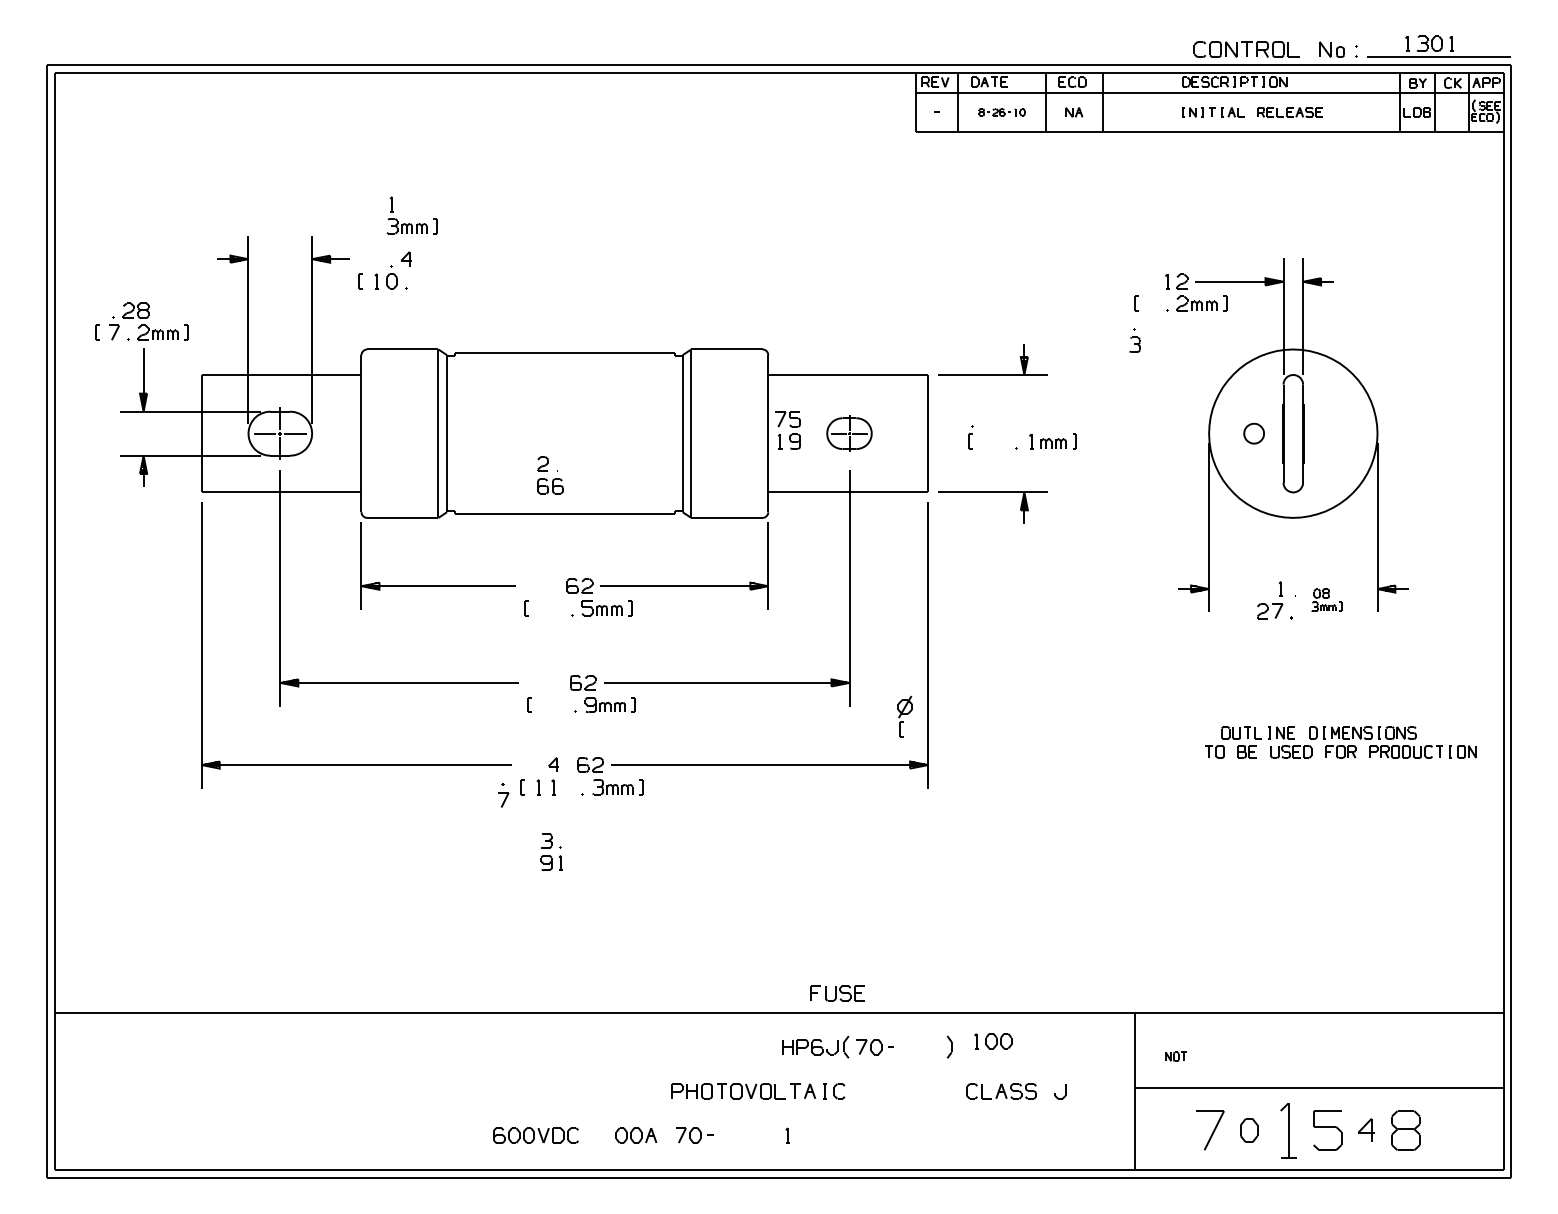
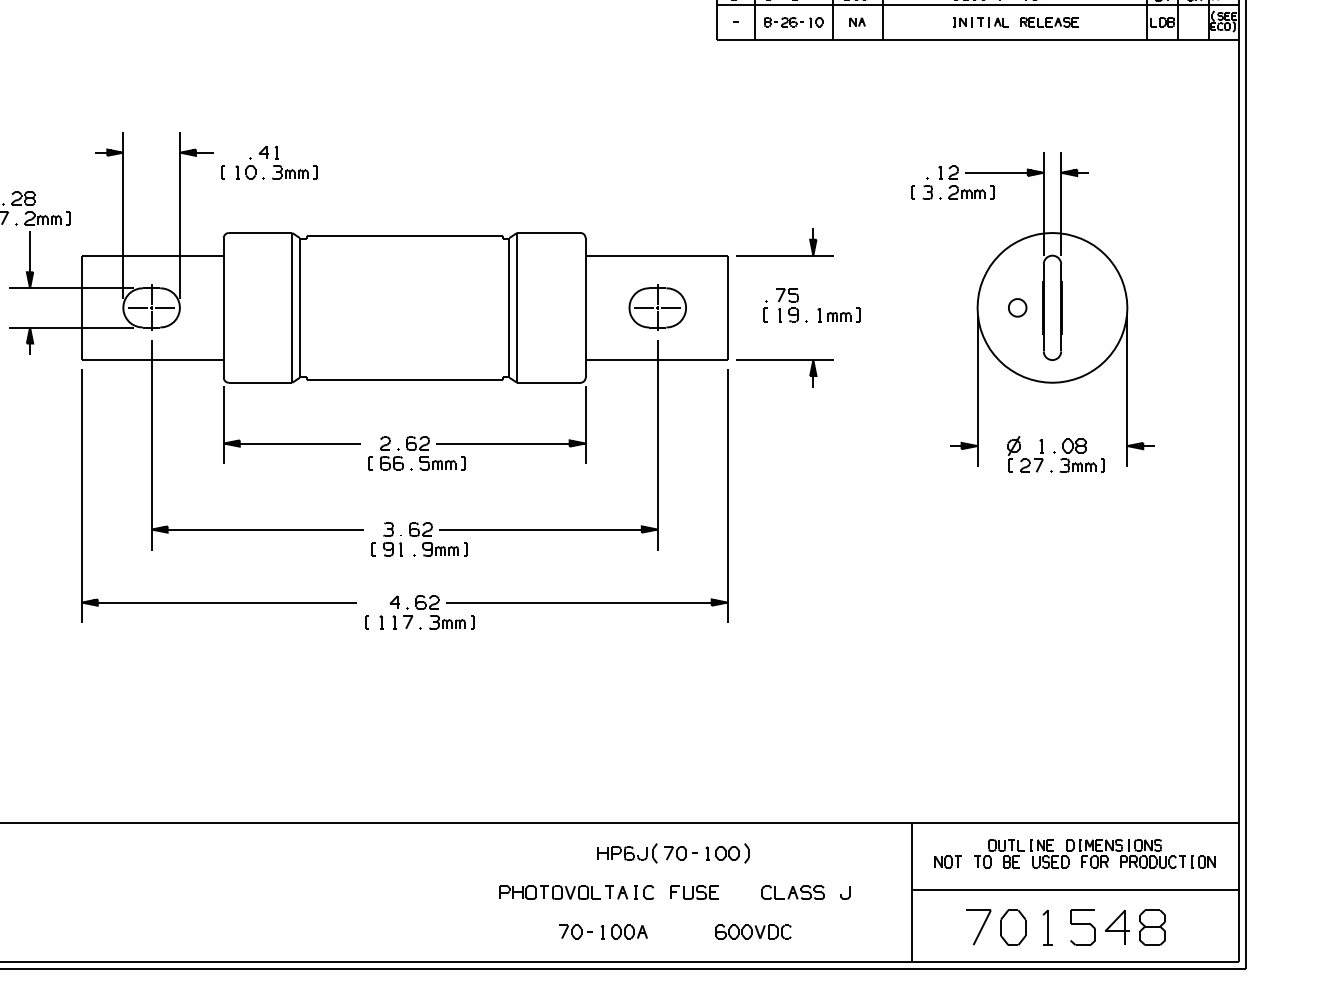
part: (1002, 112) -> (793, 22), size x1.43
part: (411, 223) -> (294, 169), moved
part: (1134, 340) -> (927, 188), moved
part: (787, 430) -> (786, 305), moved
part: (849, 433) -> (657, 307), size x1.43
part: (550, 475) -> (391, 453), moved
part: (1326, 600) -> (1082, 456), size x1.67
part: (904, 716) -> (1013, 454), moved
part: (1340, 742) -> (1094, 853), moved
part: (503, 795) -> (407, 618), moved
part: (551, 852) -> (392, 539), moved
part: (837, 993) -> (694, 892), moved
part: (993, 1041) -> (722, 853), moved
part: (1175, 1056) -> (947, 861), size x1.43
part: (1366, 1129) -> (1117, 926), size x1.67
part: (1248, 1130) -> (1012, 927), size x1.67
part: (1287, 1130) -> (1047, 927), size x0.71
part: (535, 1135) -> (752, 932), moved
part: (636, 1135) -> (629, 932), moved
part: (694, 1135) -> (575, 932), moved

